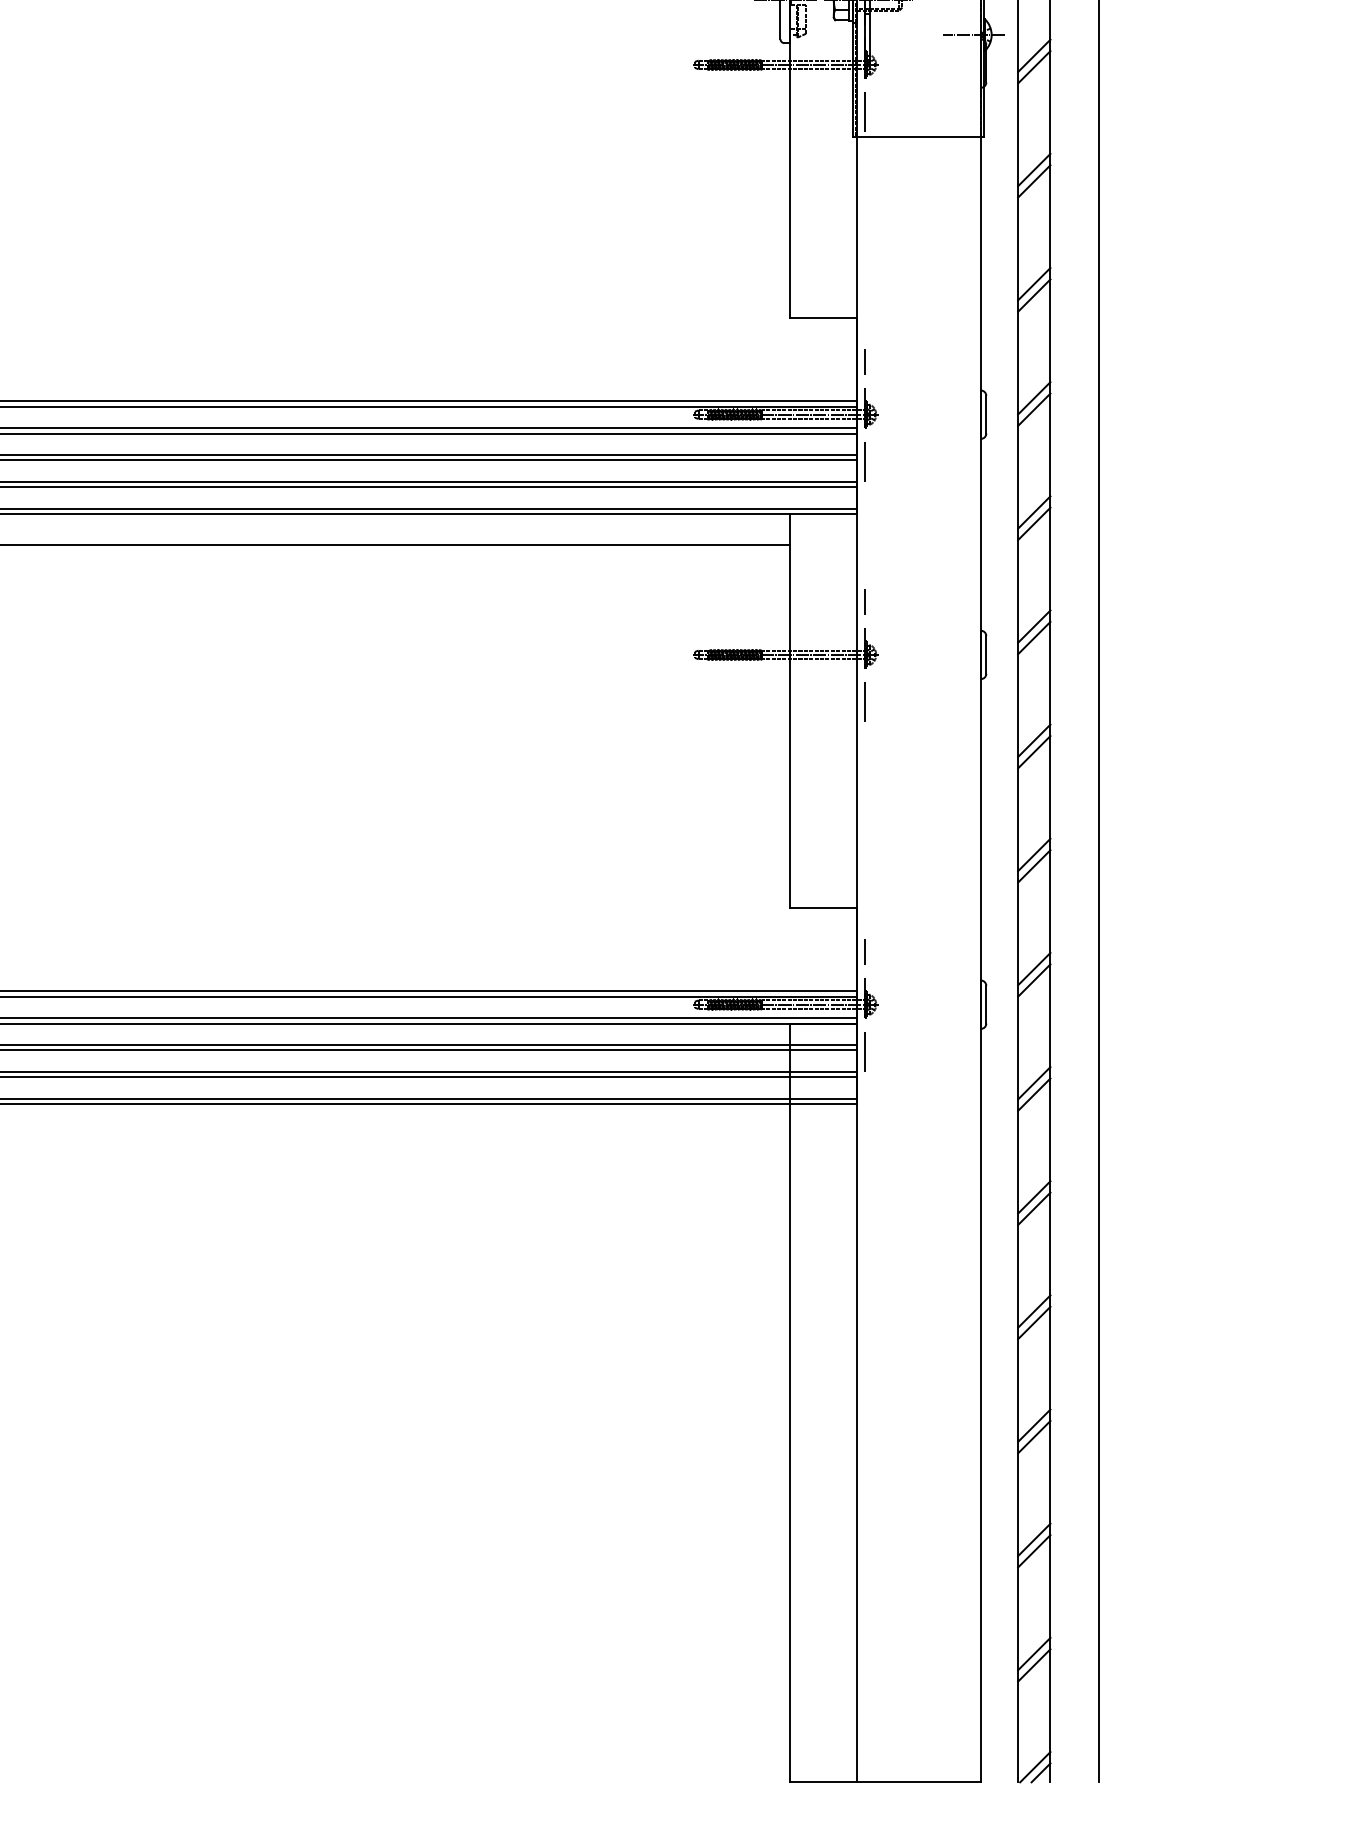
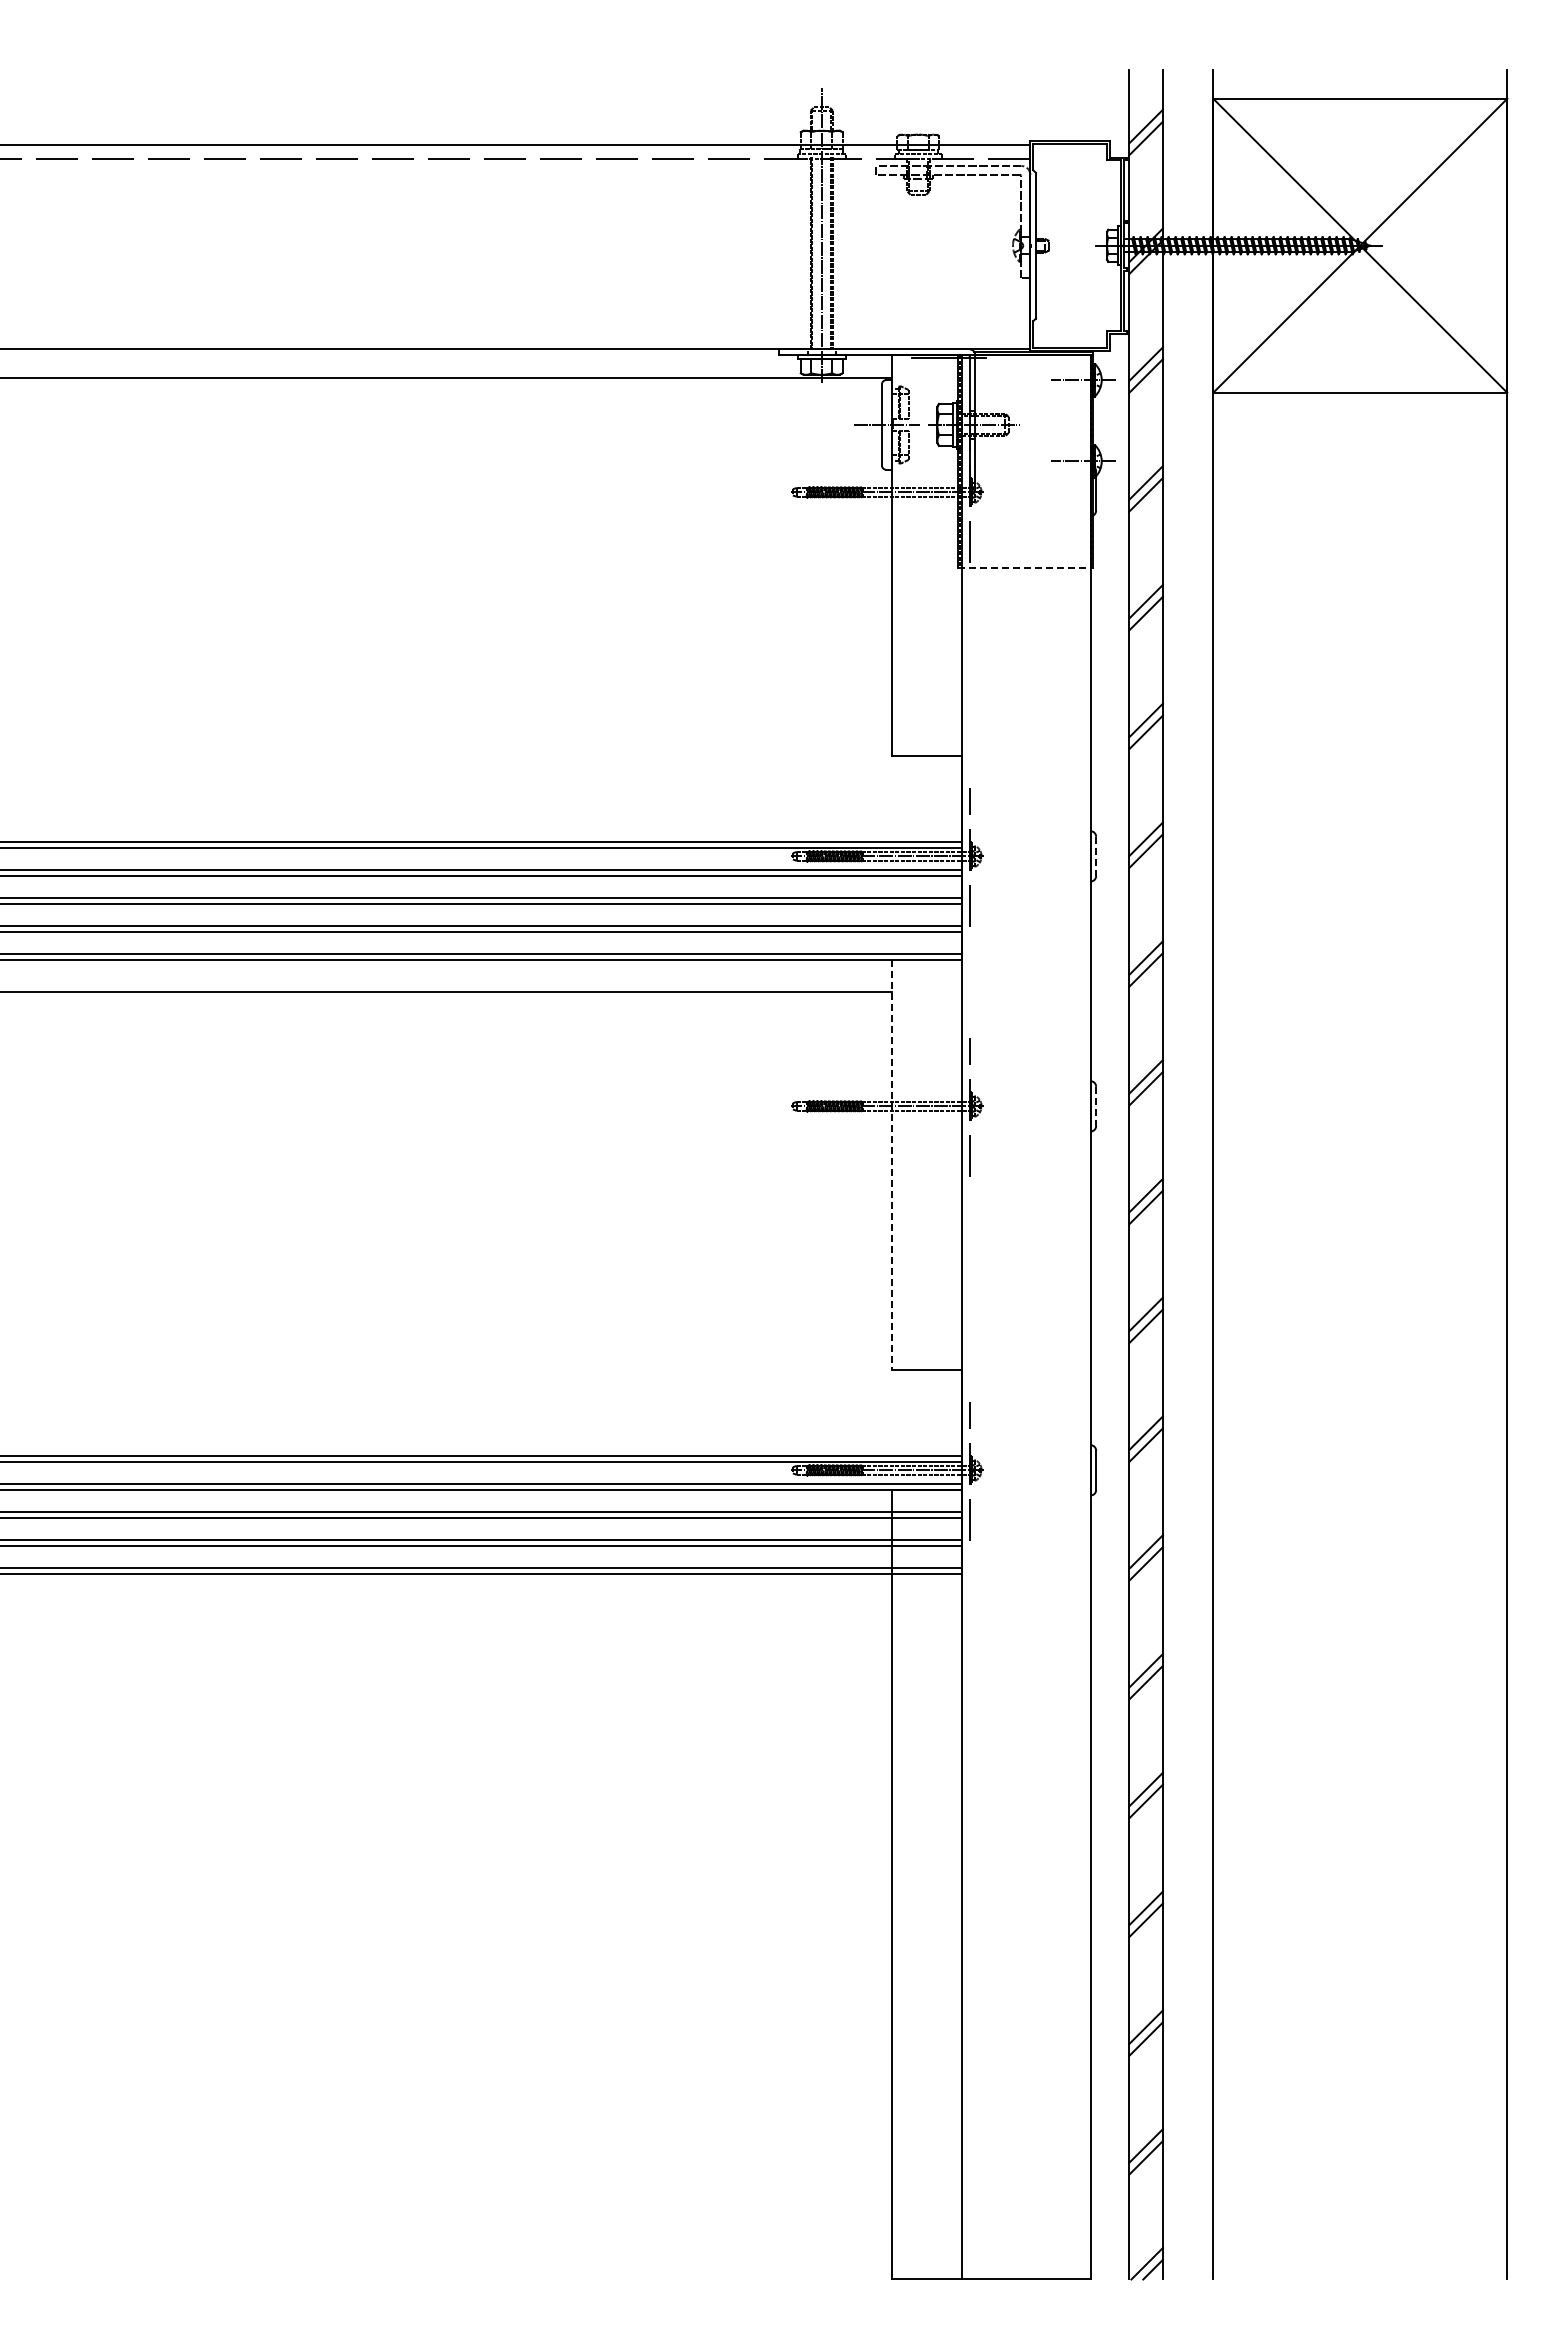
line: (918, 137) -> (1025, 567), solid -> dashed
line: (986, 414) -> (1096, 856), solid -> dashed
line: (986, 655) -> (1096, 1106), solid -> dashed
line: (789, 710) -> (891, 1164), solid -> dashed

